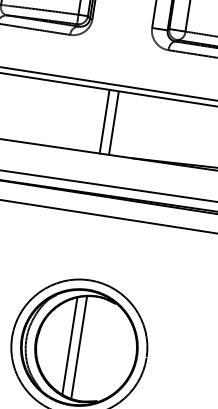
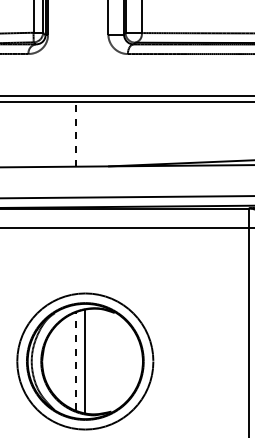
line: (104, 120) -> (75, 133), solid -> dashed
line: (114, 123) -> (85, 134), removed
line: (69, 346) -> (75, 361), solid -> dashed

